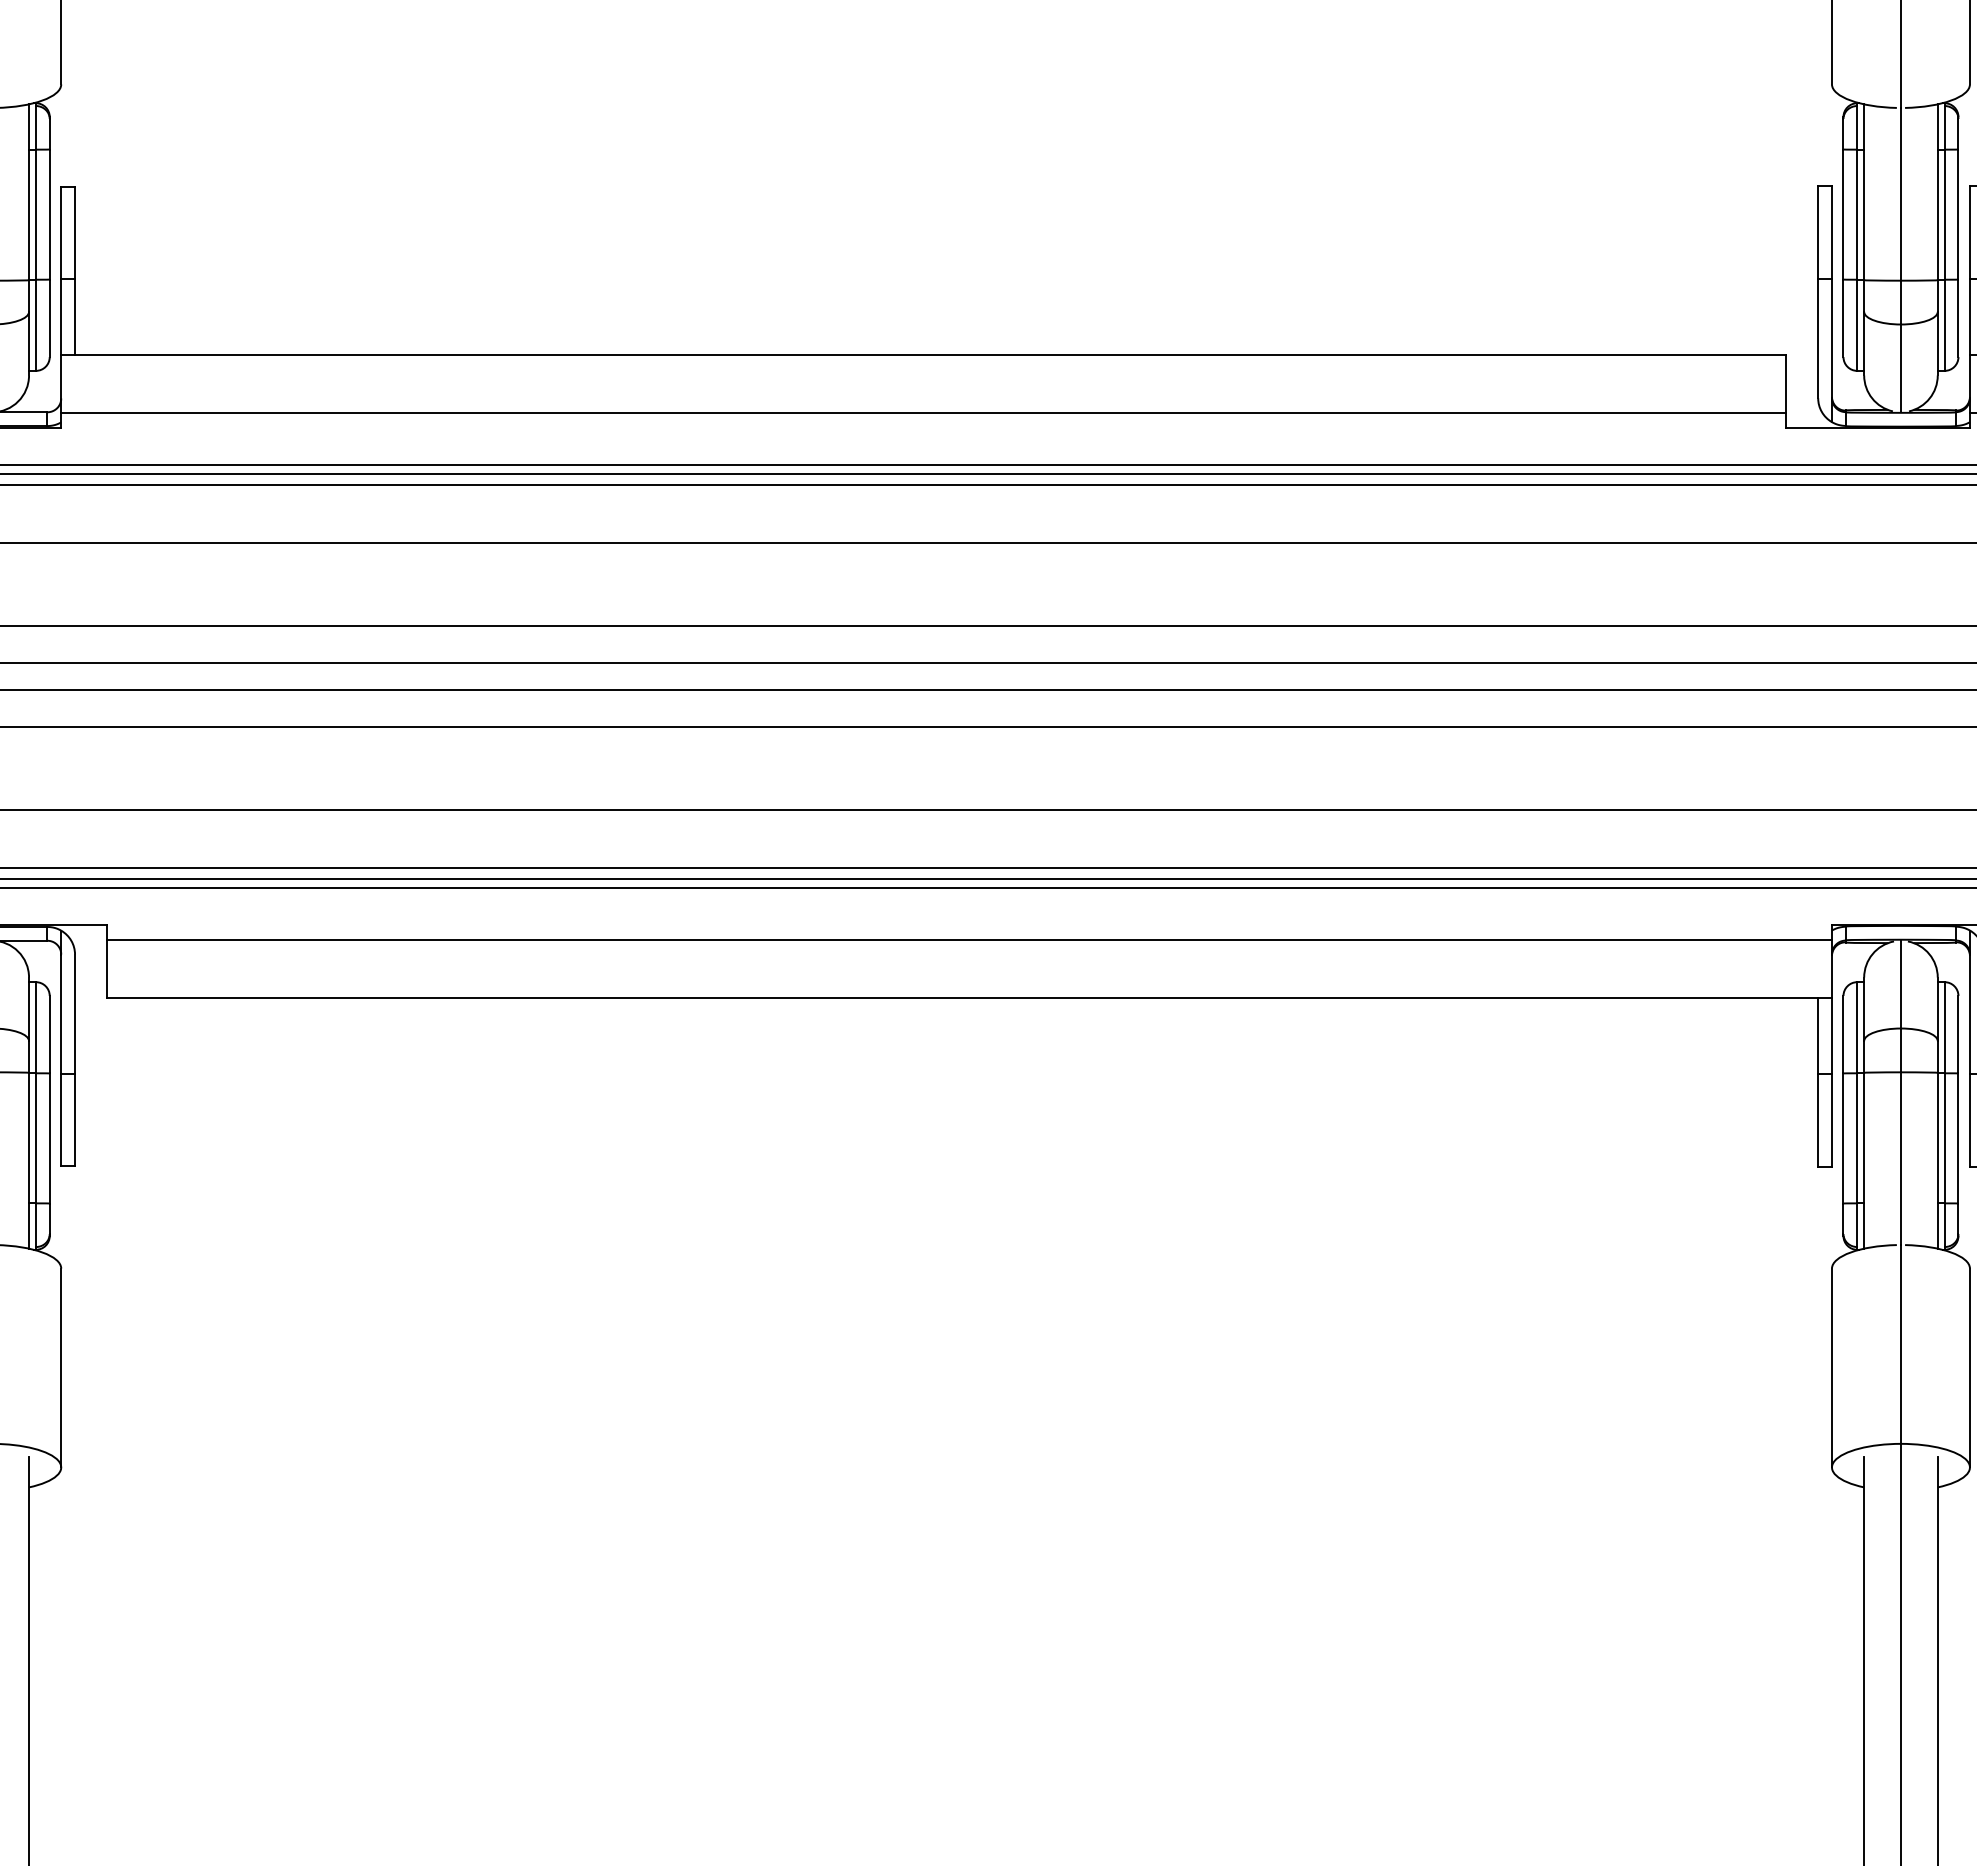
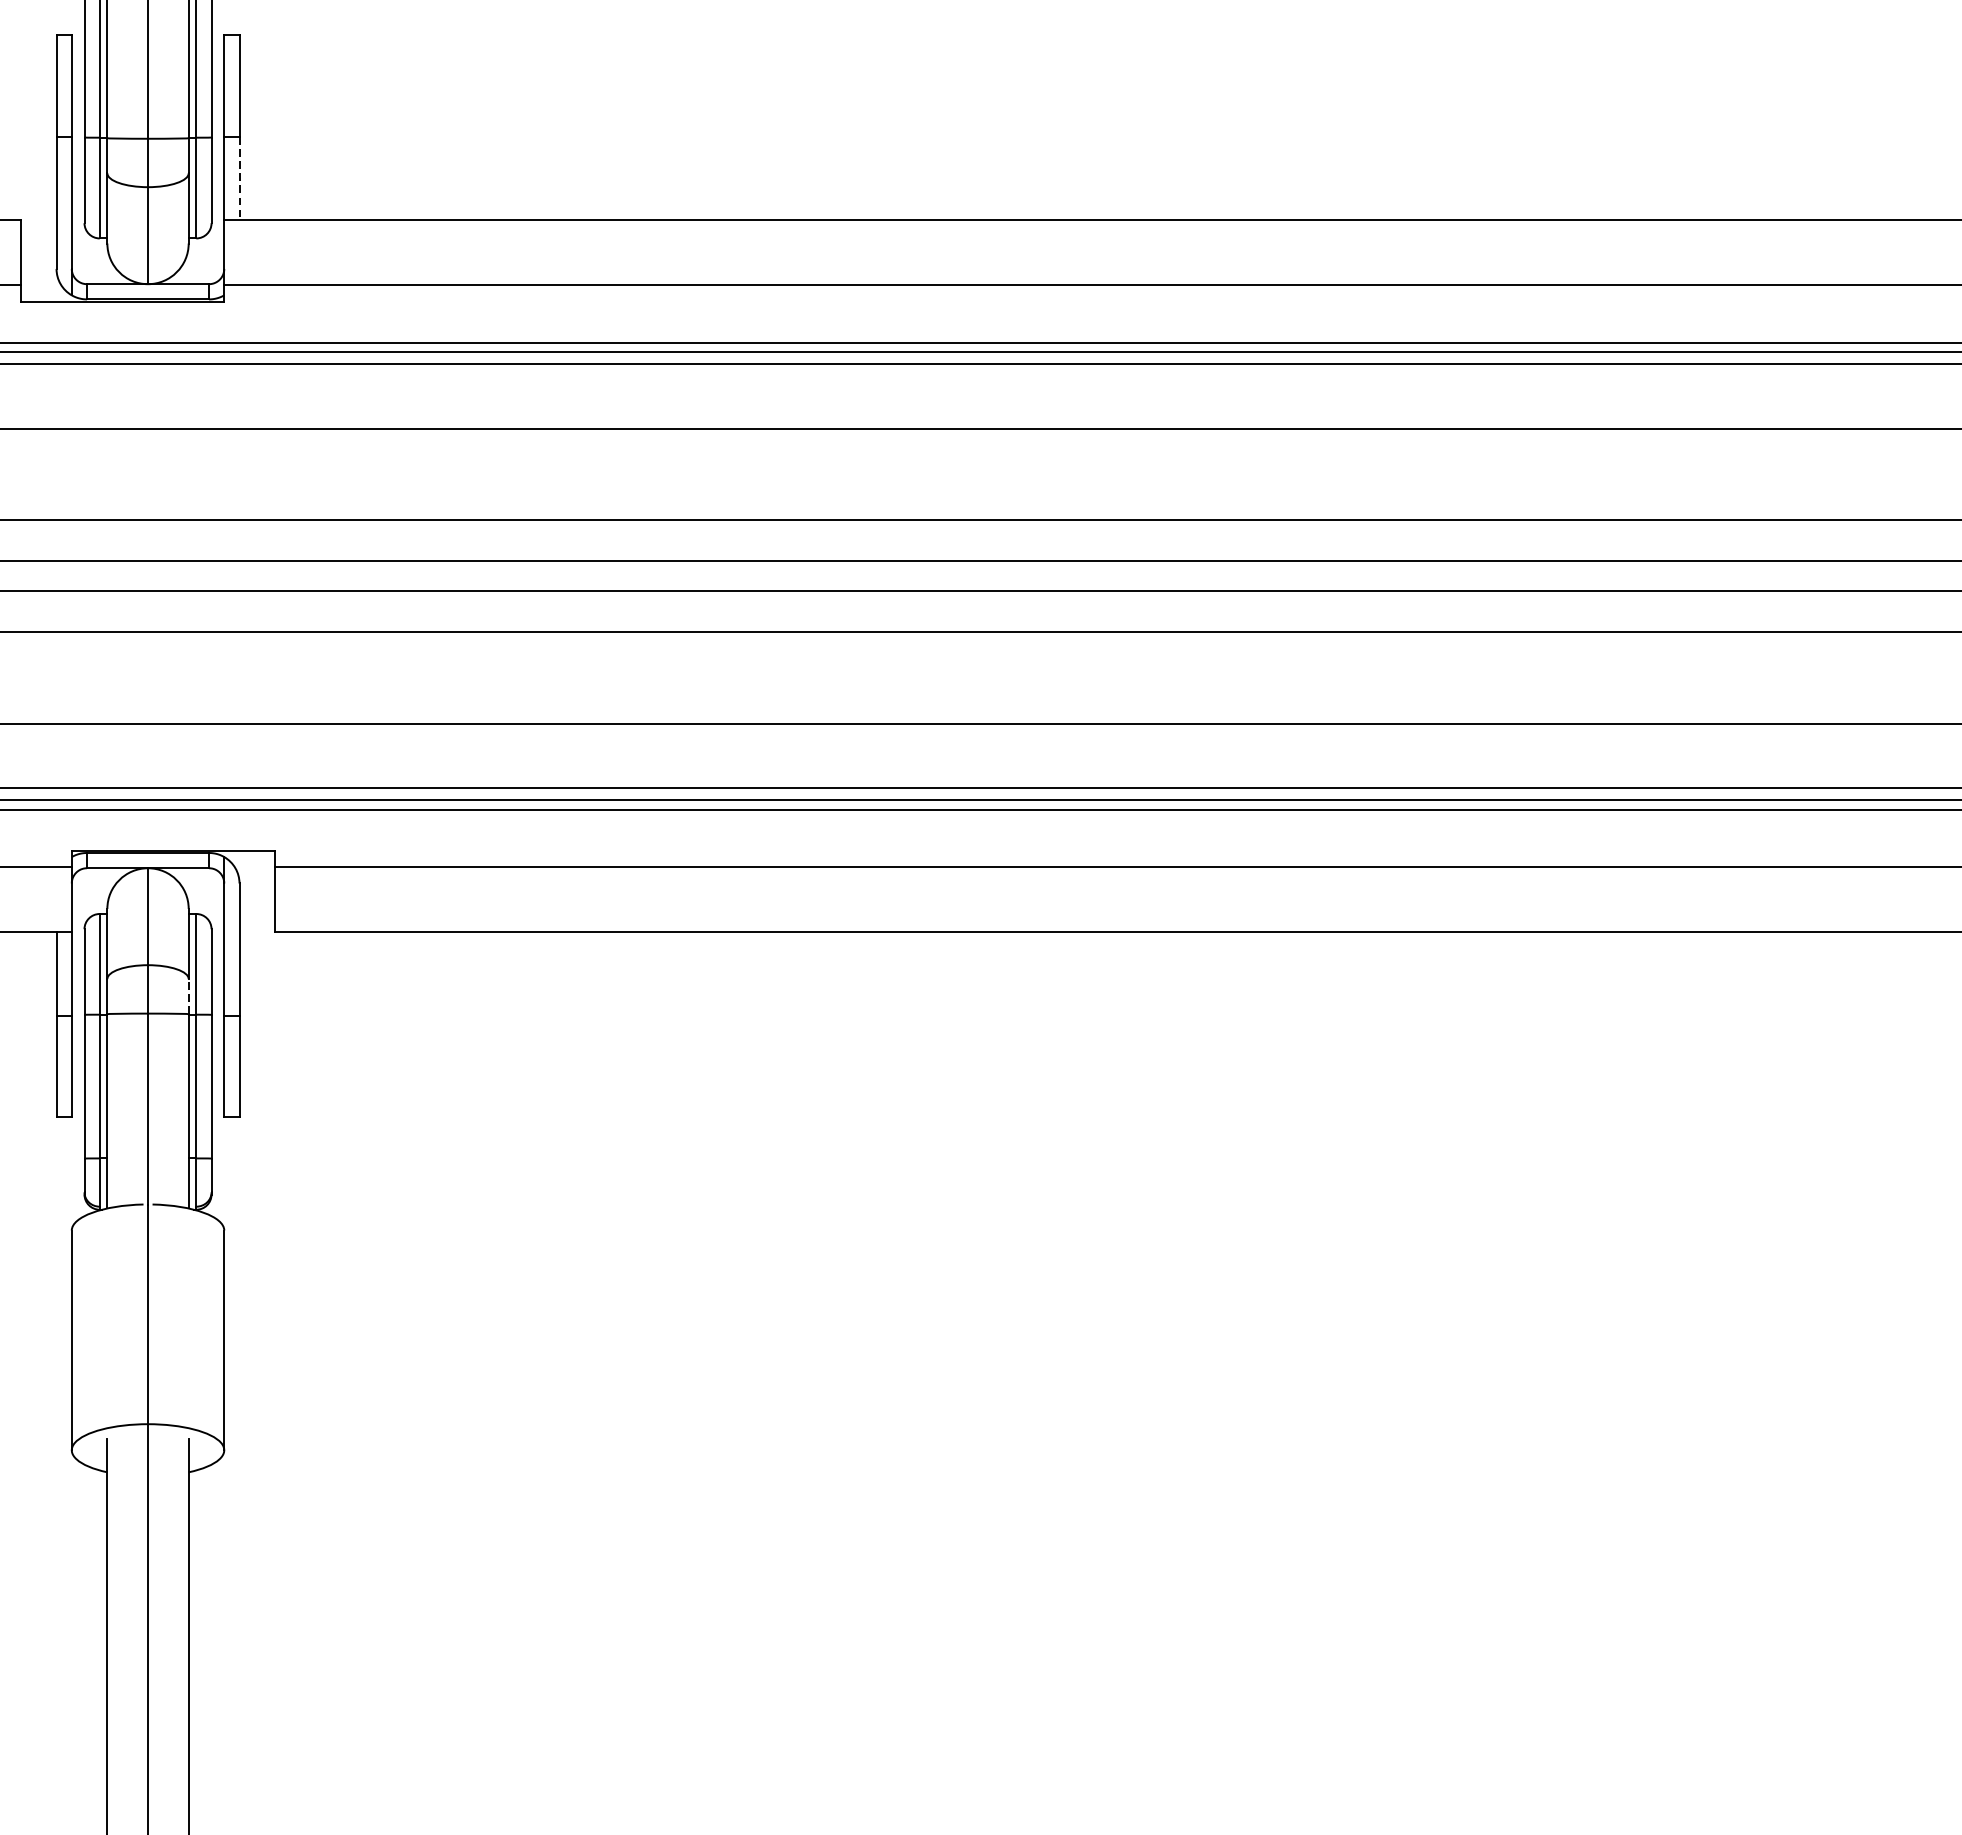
line: (75, 316) -> (240, 178), solid -> dashed
line: (29, 1056) -> (189, 996), solid -> dashed

